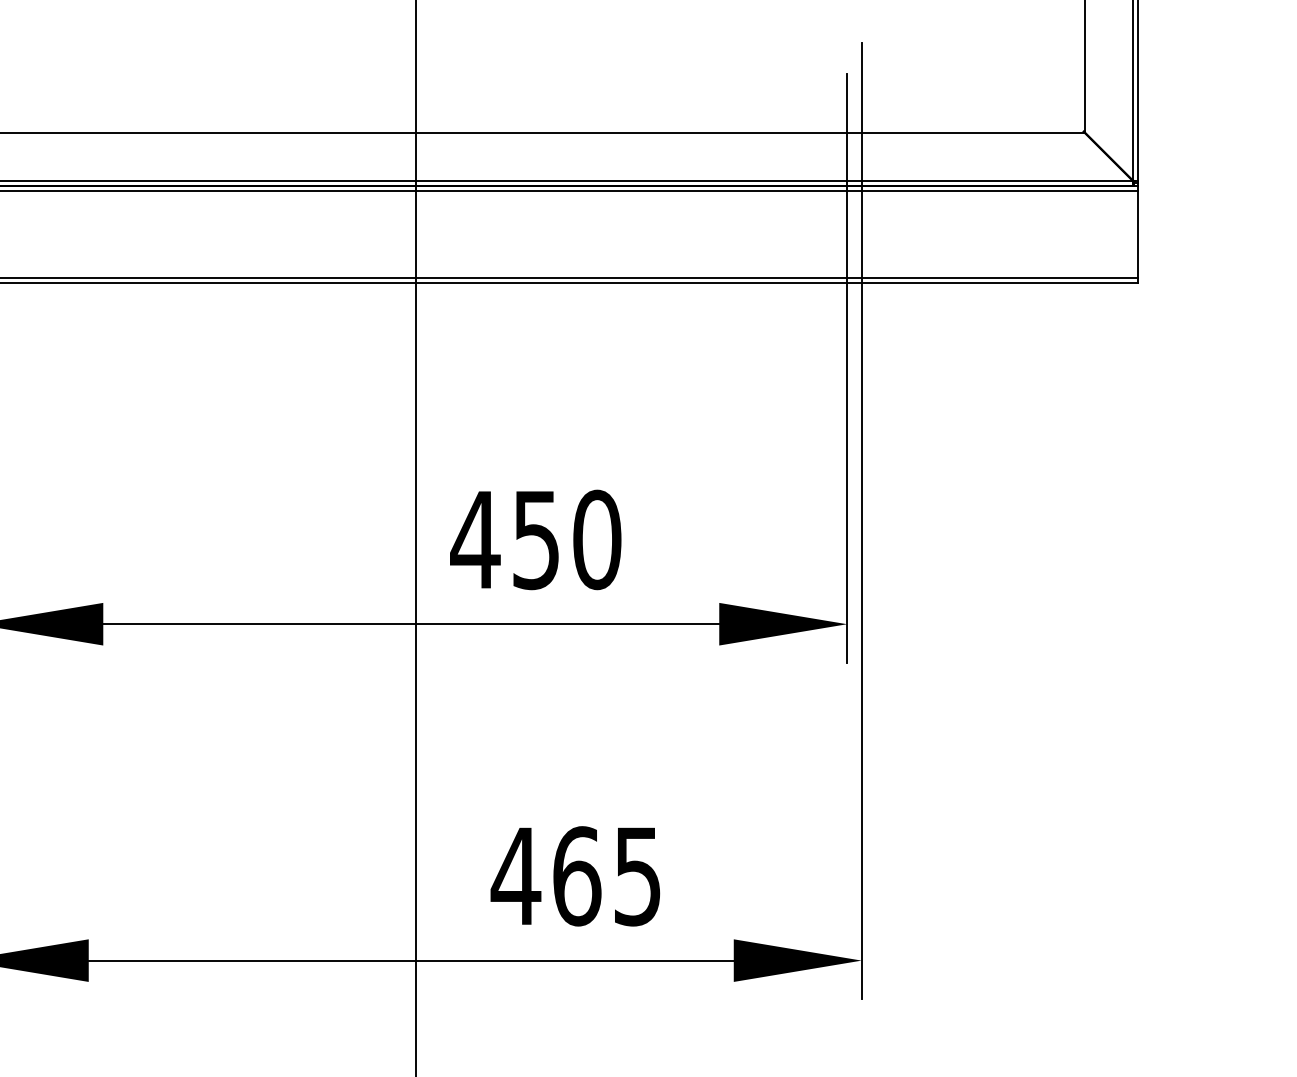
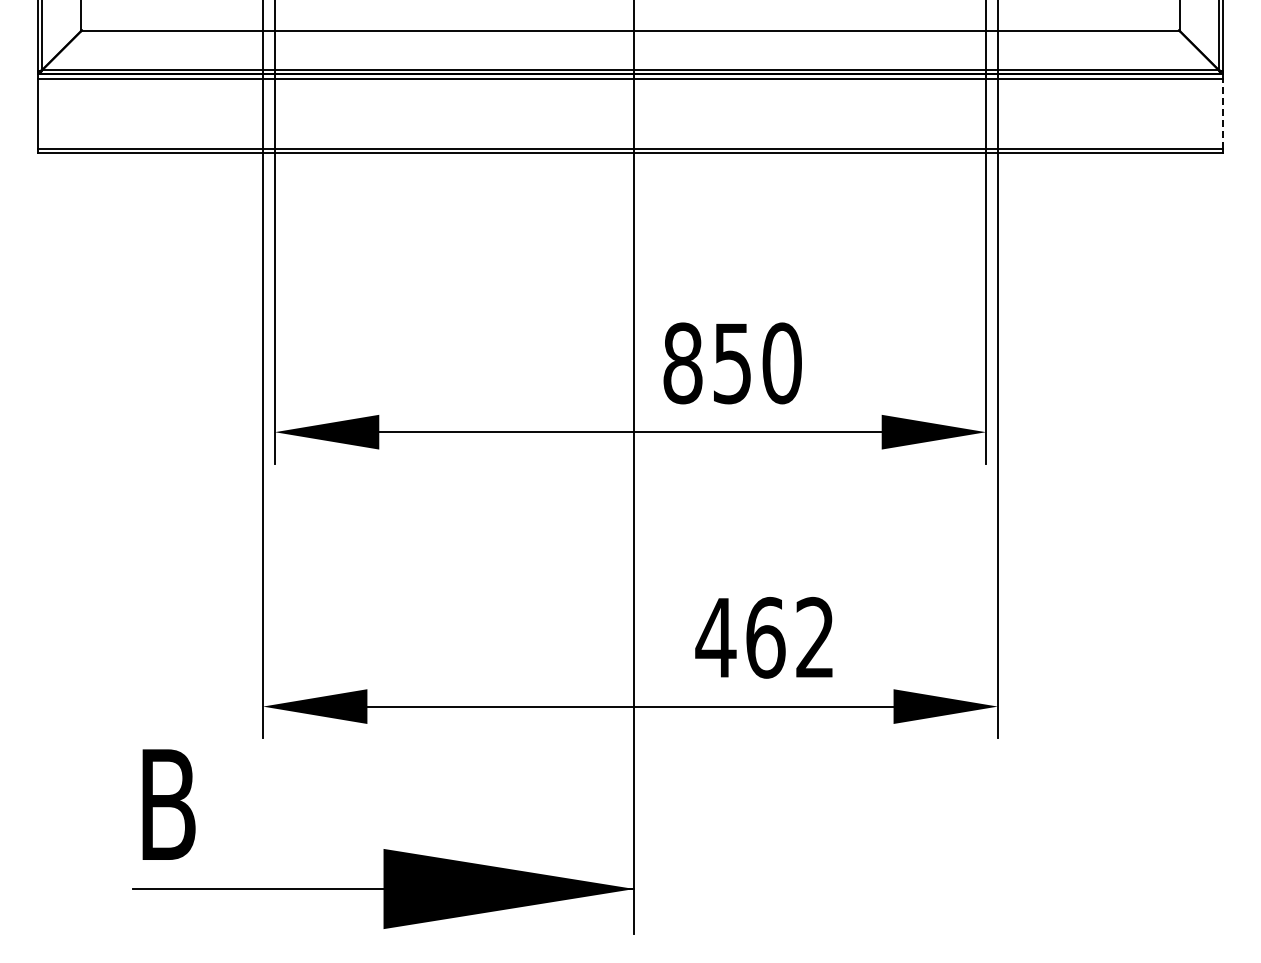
line: (1138, 233) -> (1223, 113), solid -> dashed
text: (475, 540) -> (682, 363), 450 -> 850
text: (636, 875) -> (814, 637), 465 -> 462

